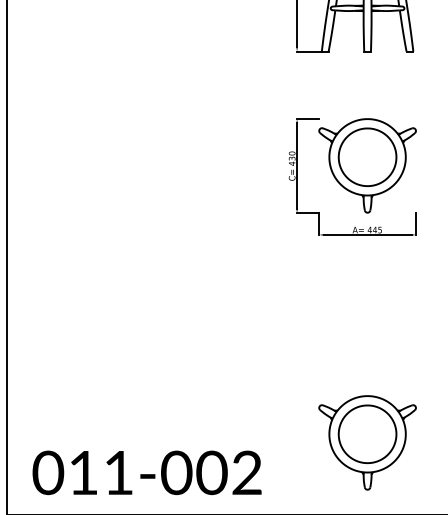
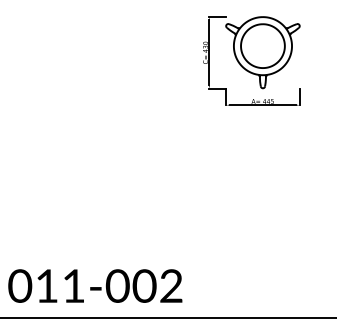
part: (367, 442) -> (262, 262), removed

